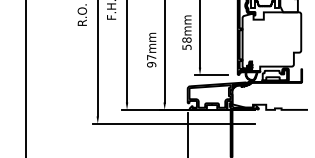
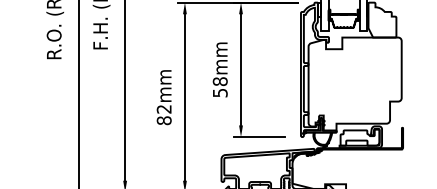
text: (151, 61) -> (163, 115), 97mm -> 82mm

